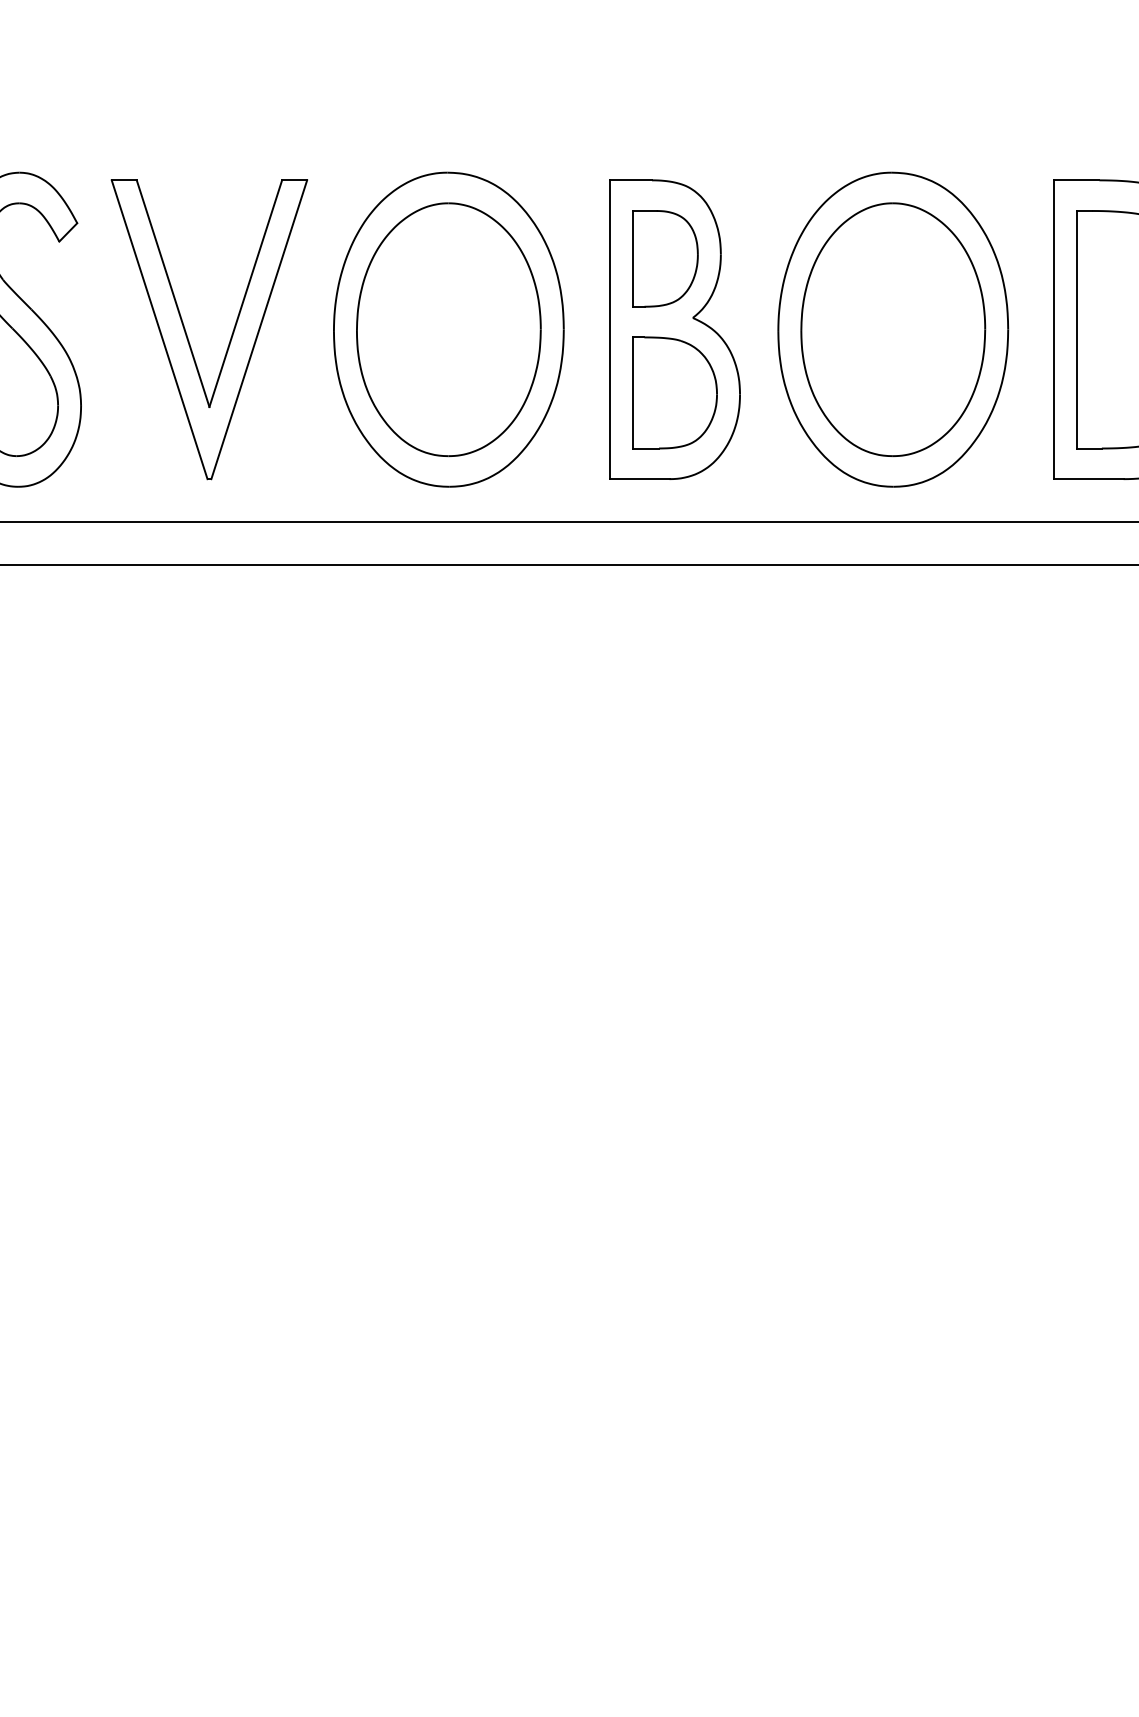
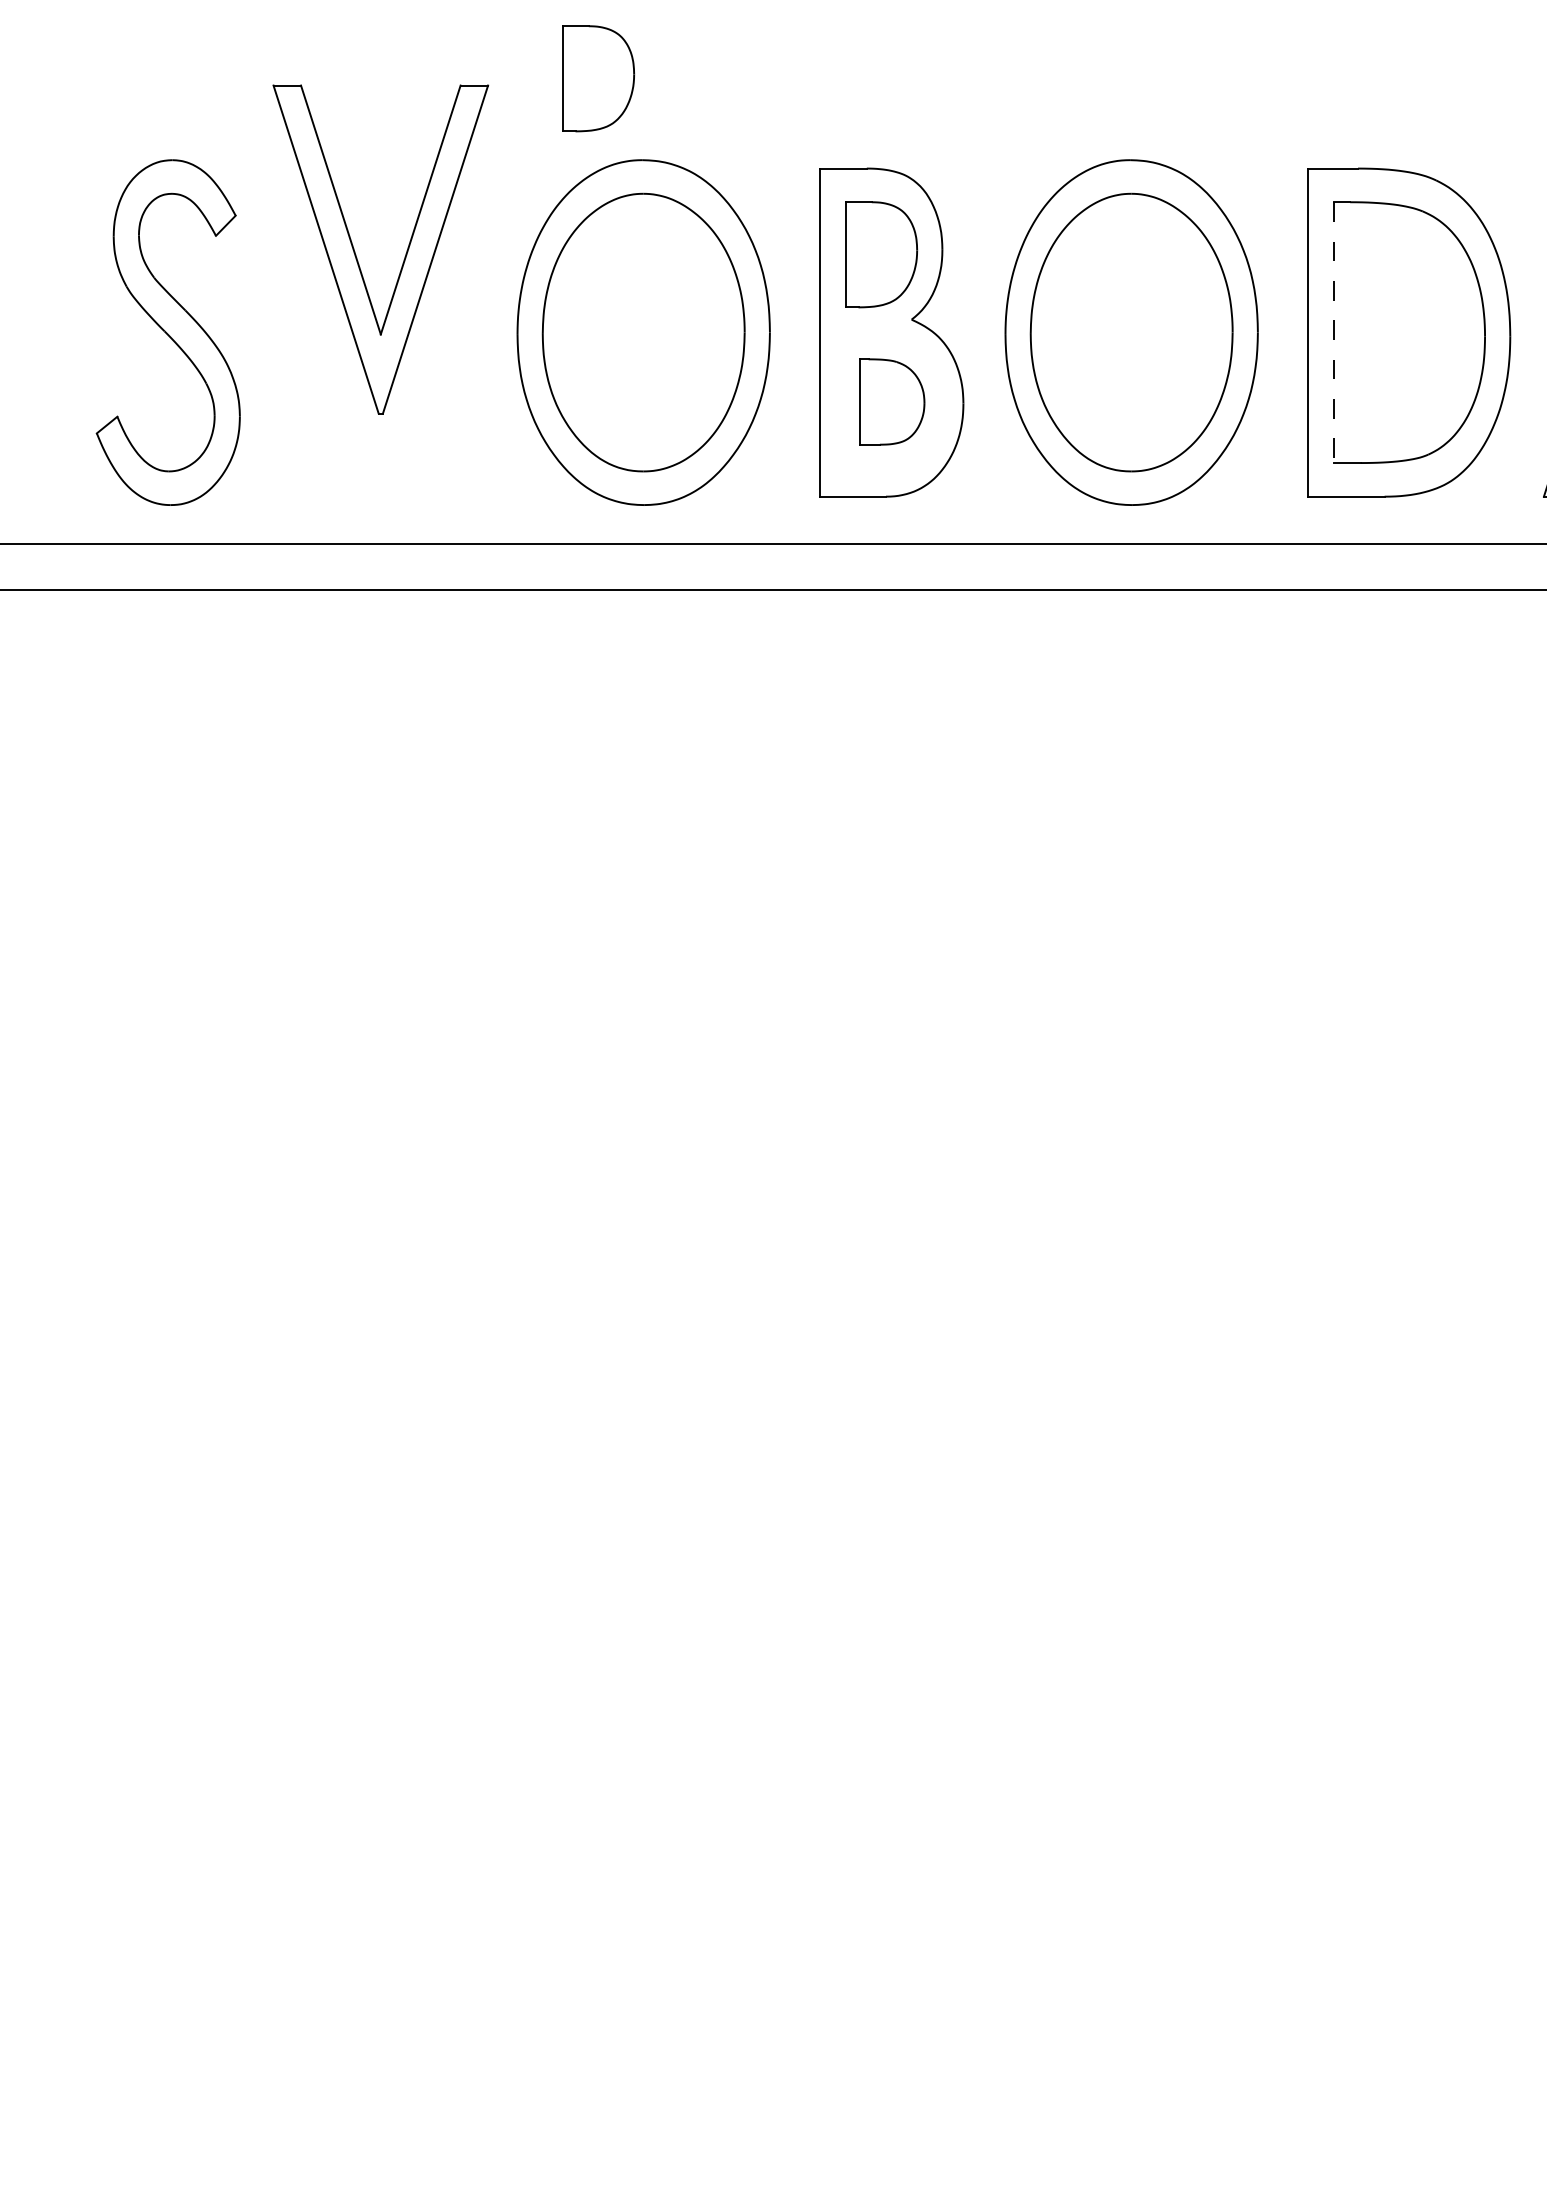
part: (407, 98) -> (598, 78), added
line: (1077, 330) -> (1333, 333), solid -> dashed
part: (188, 336) -> (357, 257), moved
part: (675, 392) -> (892, 401), size x0.7

